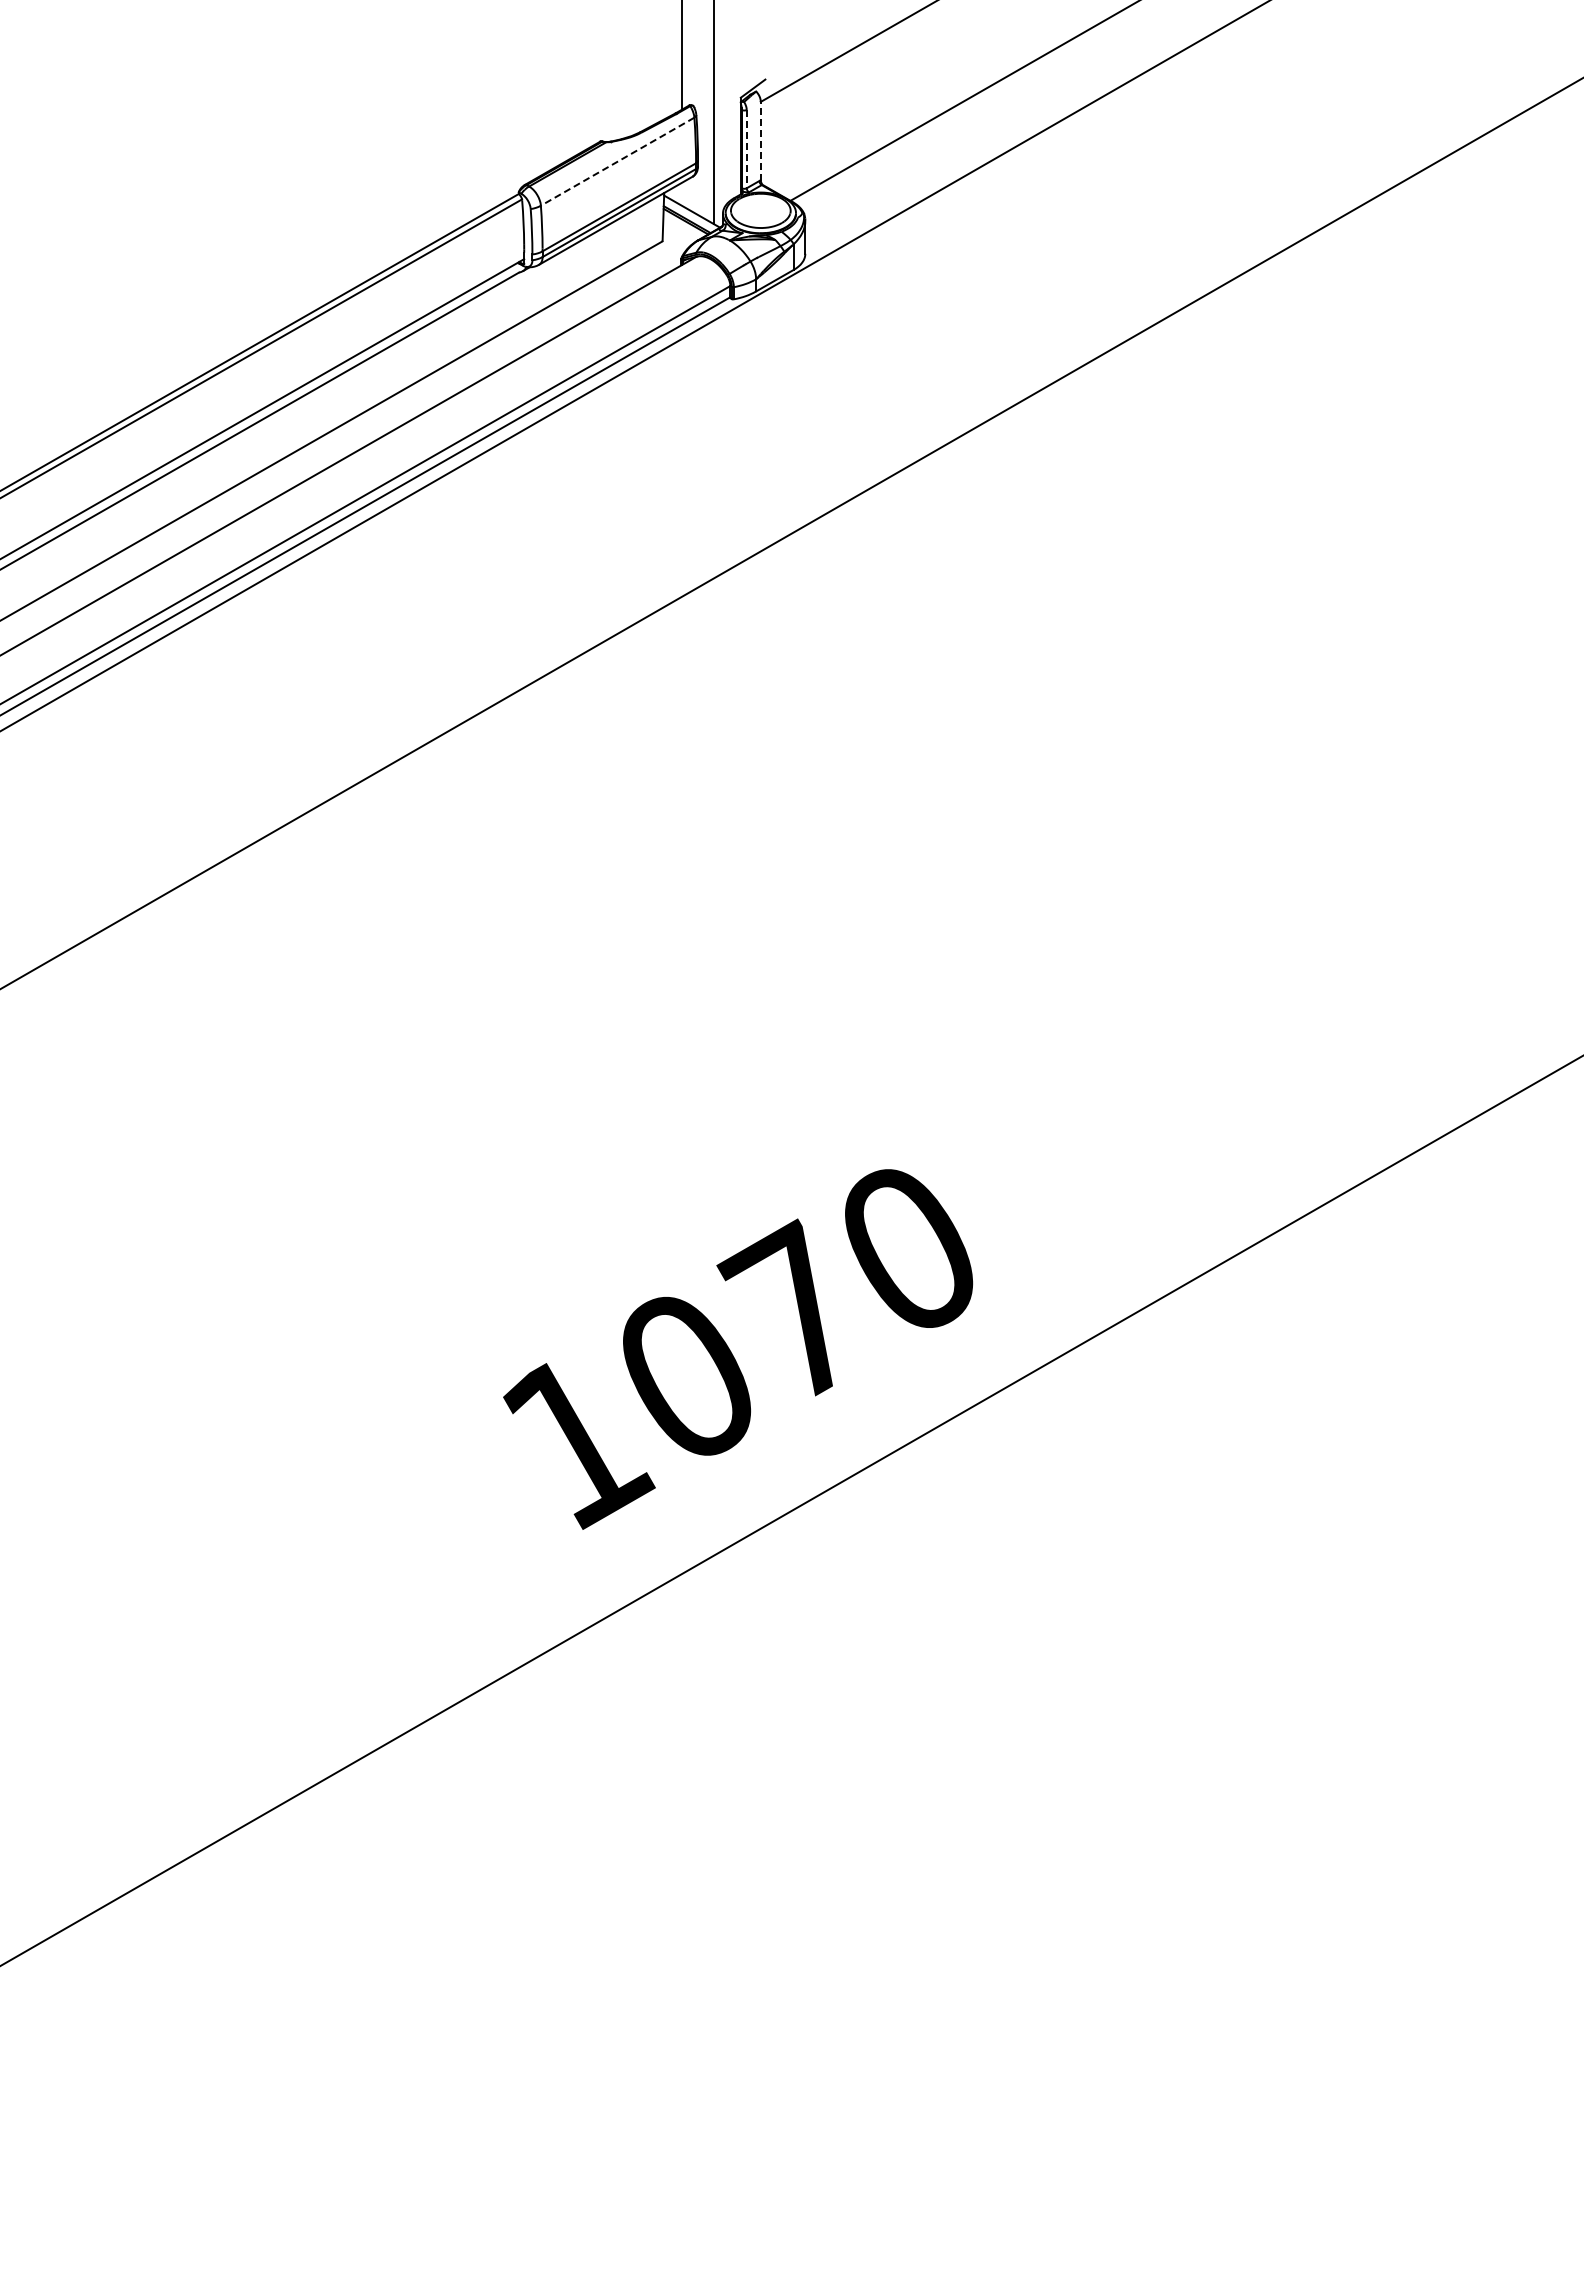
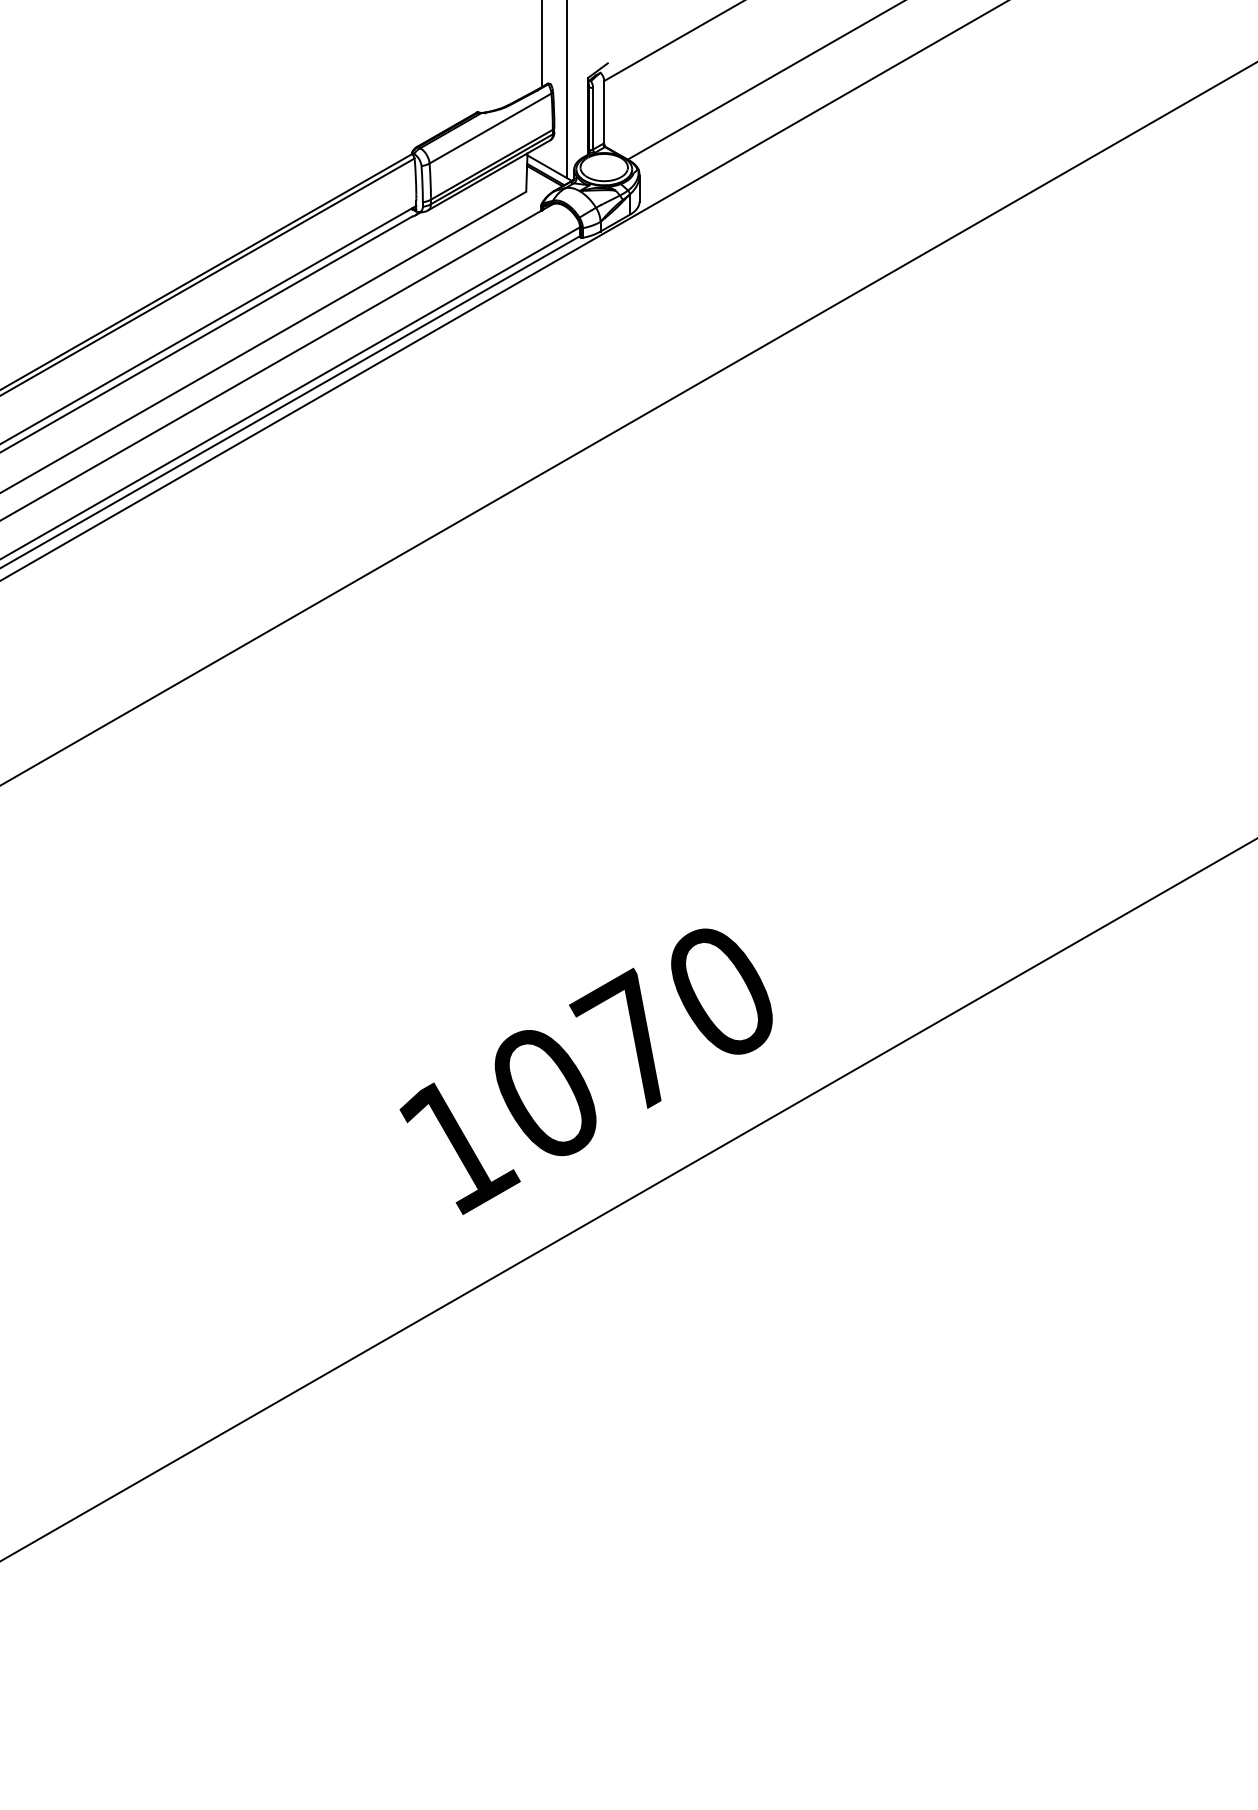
line: (760, 140) -> (603, 111), dashed -> solid
line: (746, 149) -> (592, 118), dashed -> solid
line: (617, 161) -> (490, 128), dashed -> solid

